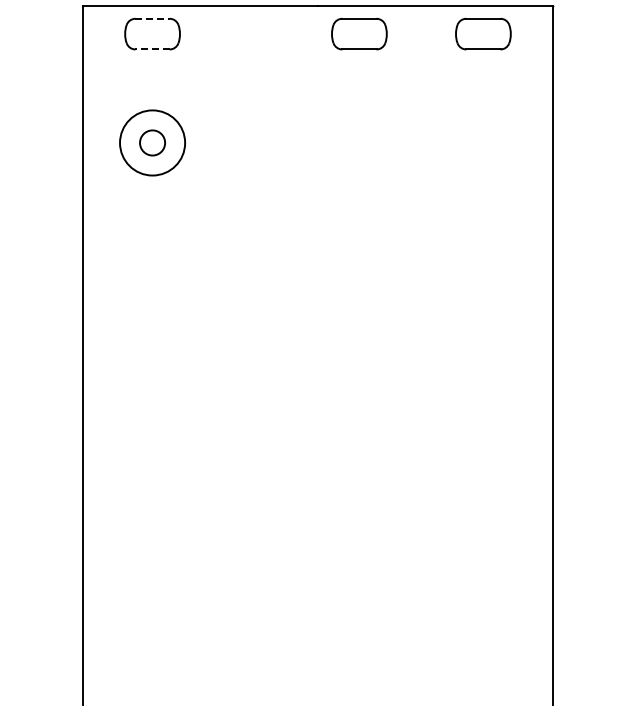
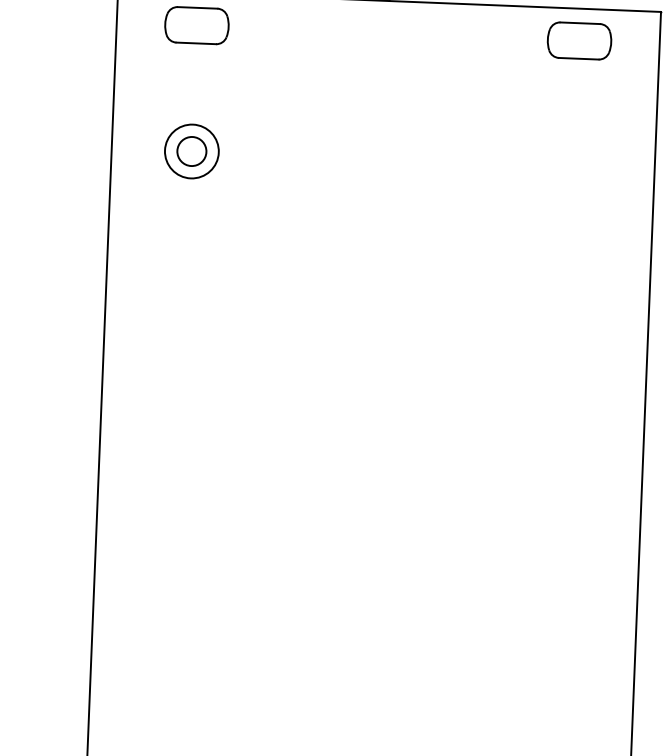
line: (153, 18) -> (198, 7), dashed -> solid
part: (359, 33) -> (436, 34), removed
line: (152, 49) -> (196, 43), dashed -> solid
circle: (152, 142) -> (191, 150), size x0.71

